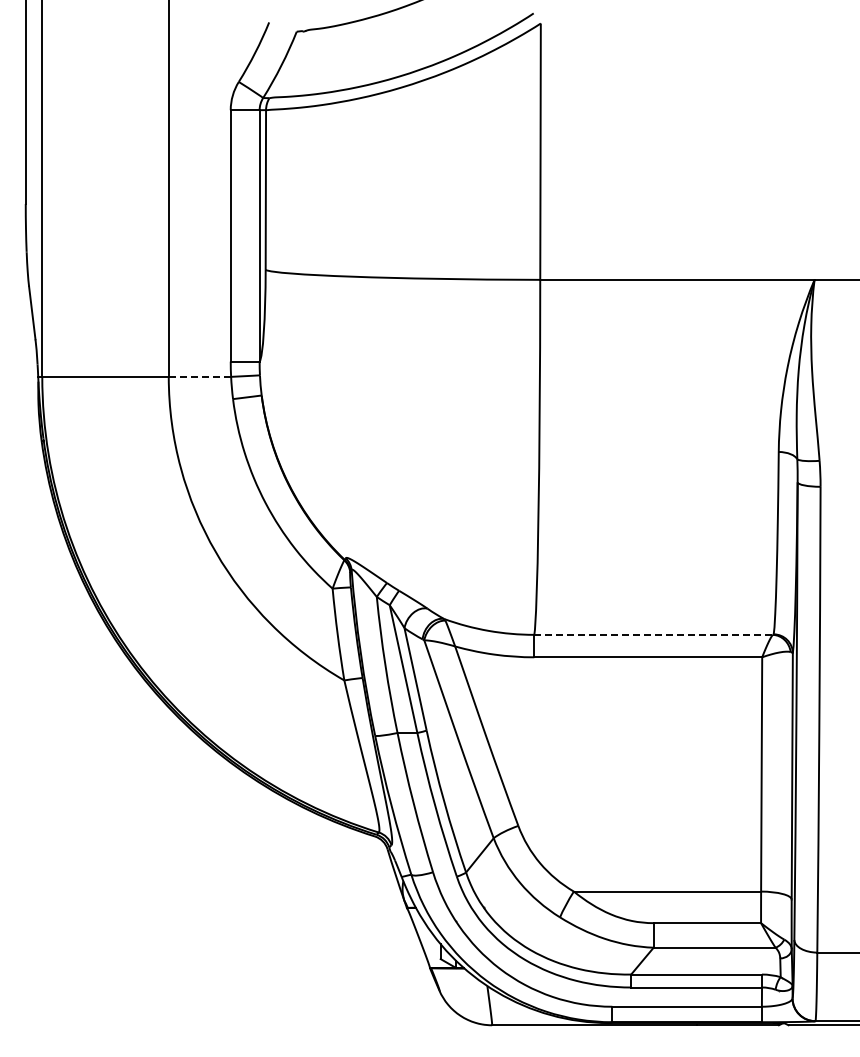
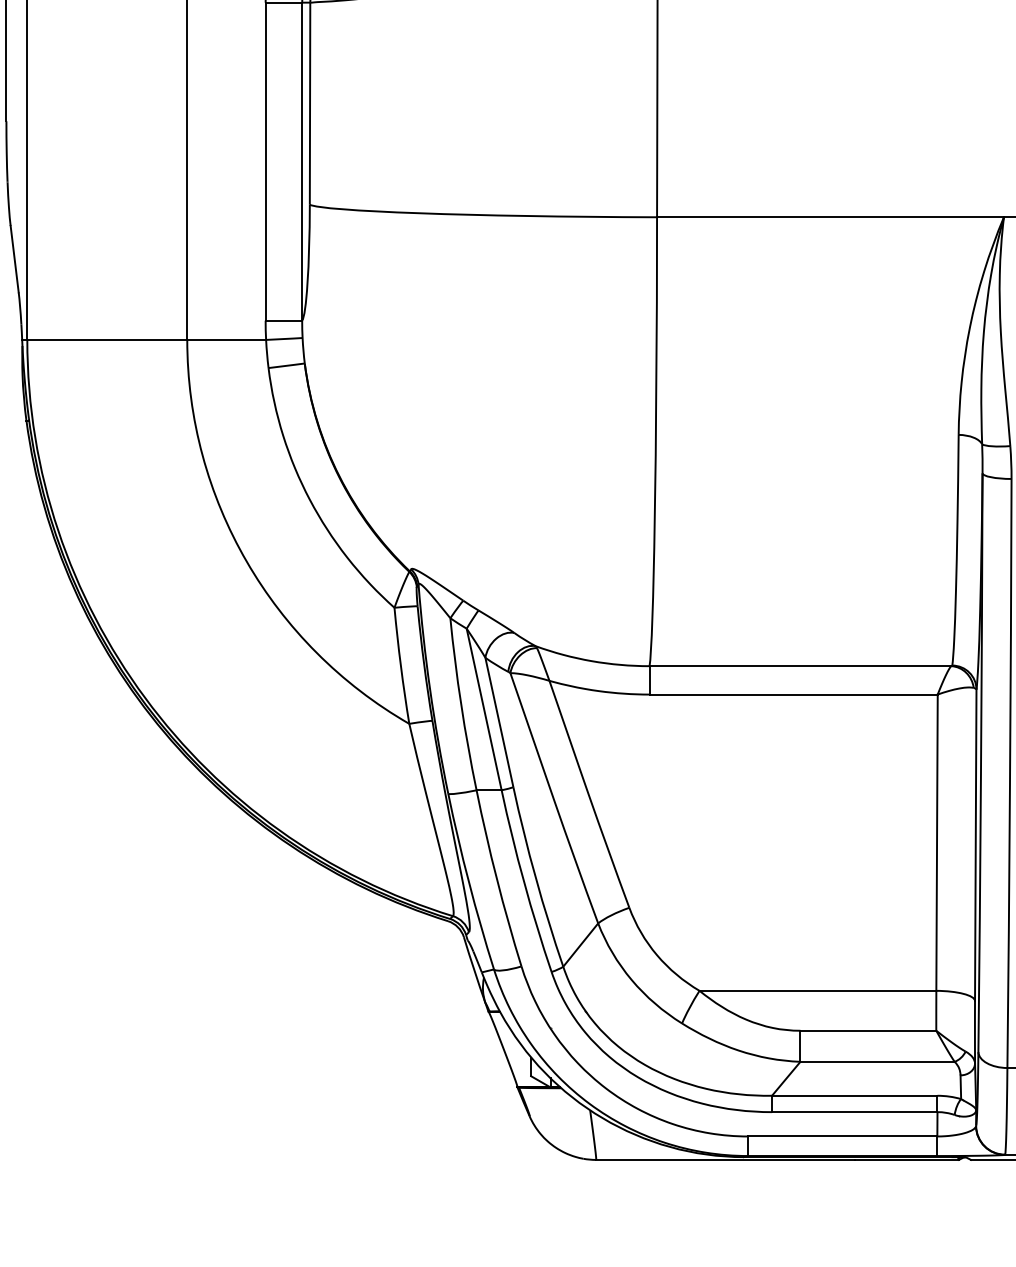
line: (199, 376) -> (226, 339), dashed -> solid
line: (654, 634) -> (801, 665), dashed -> solid

